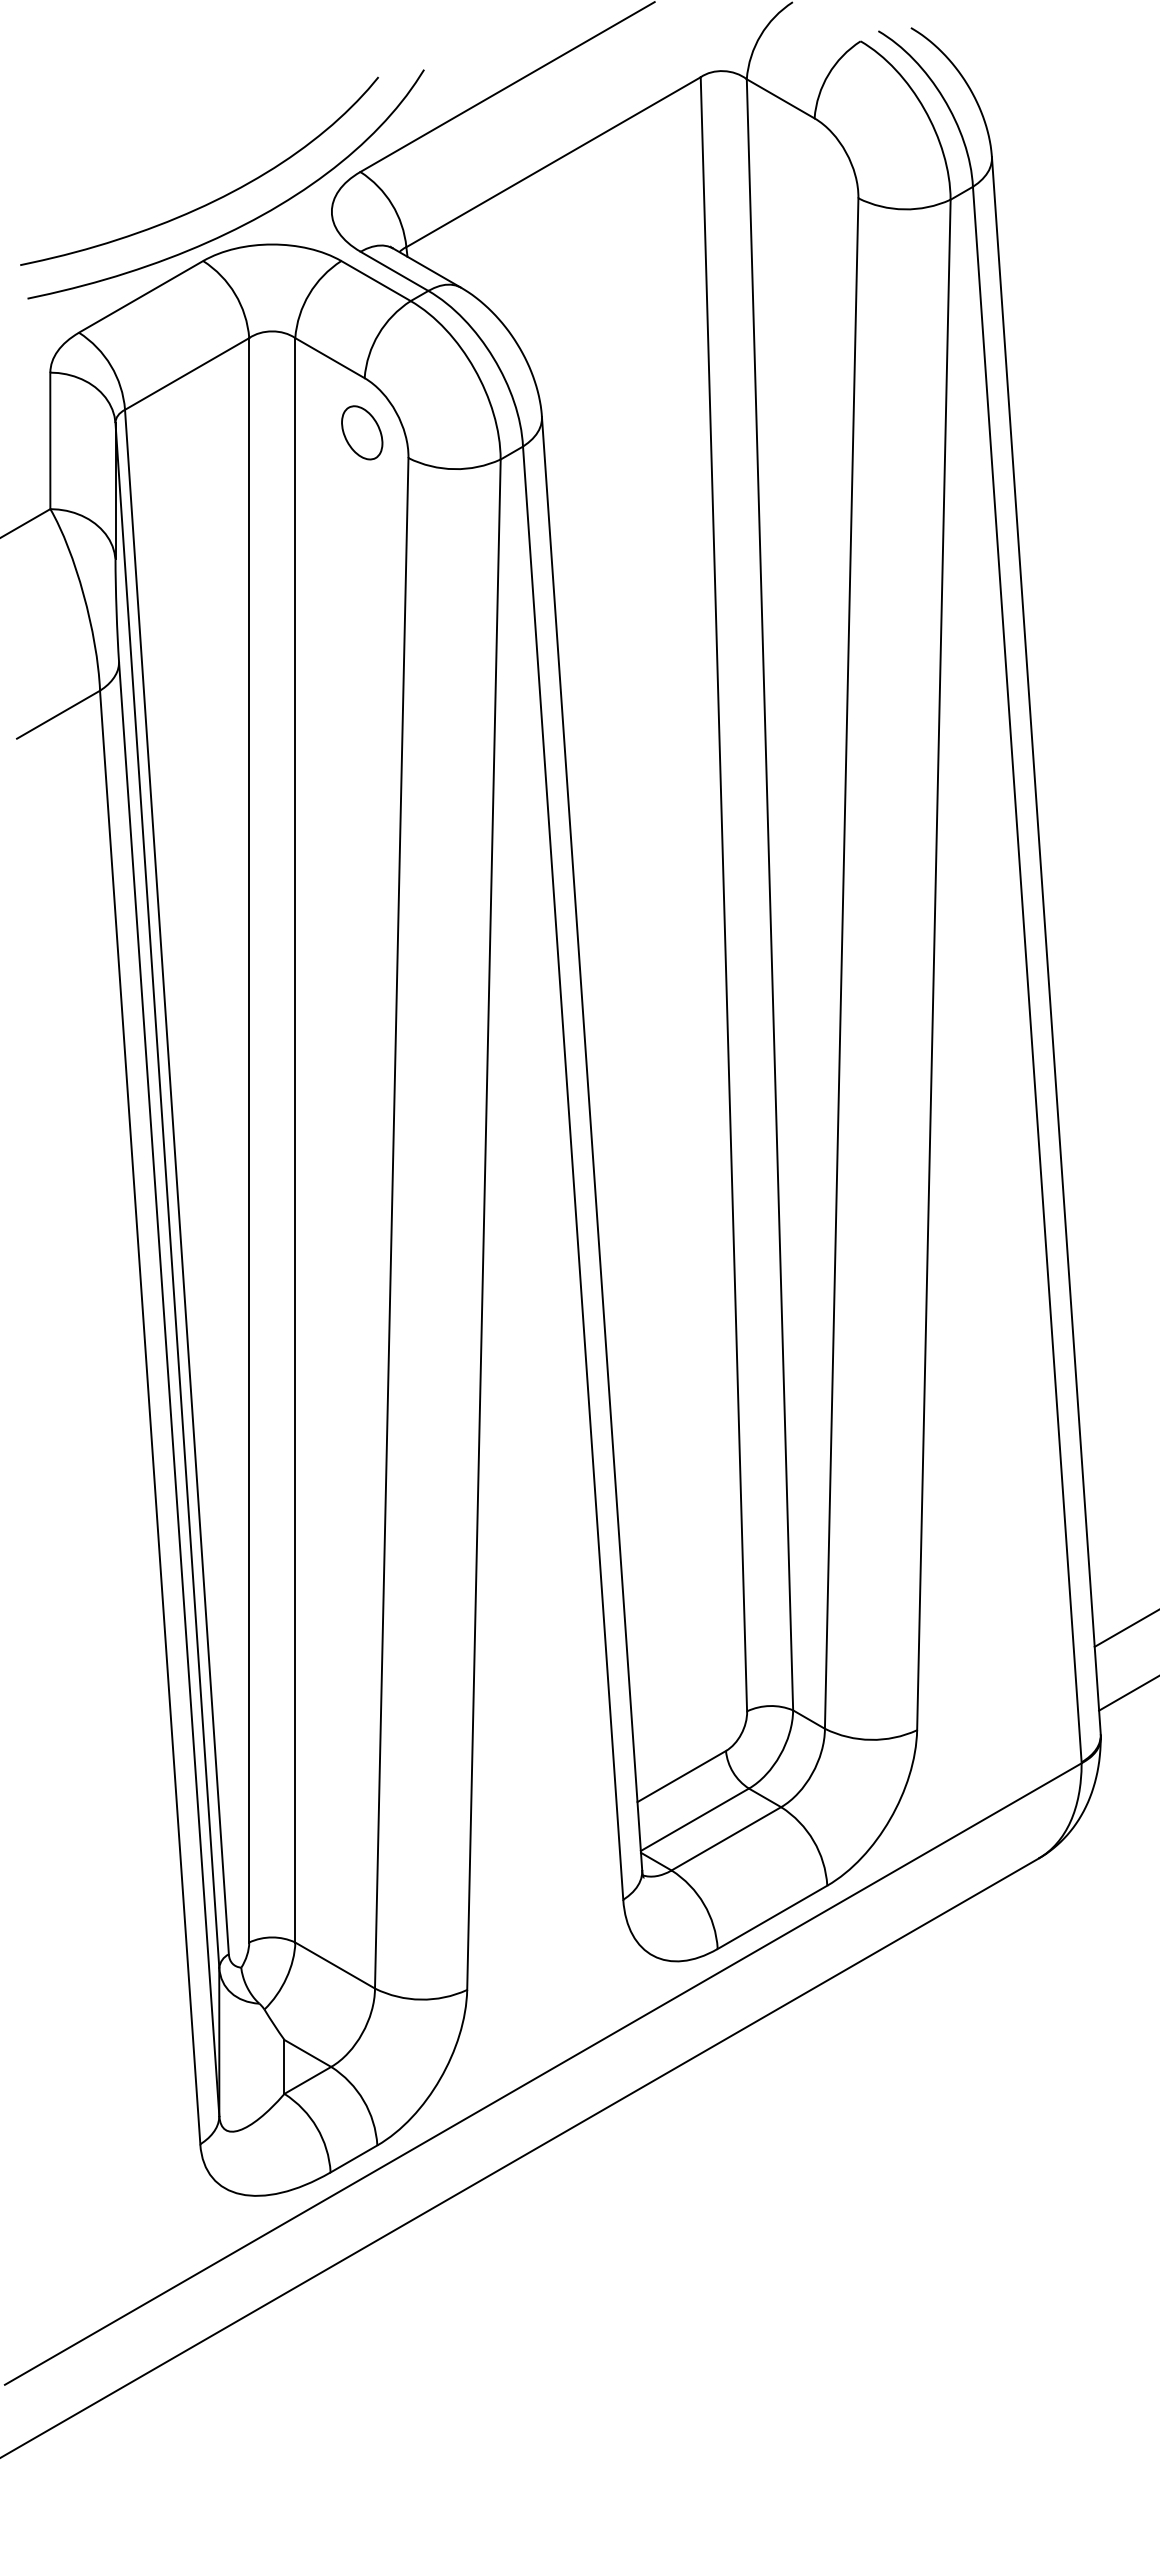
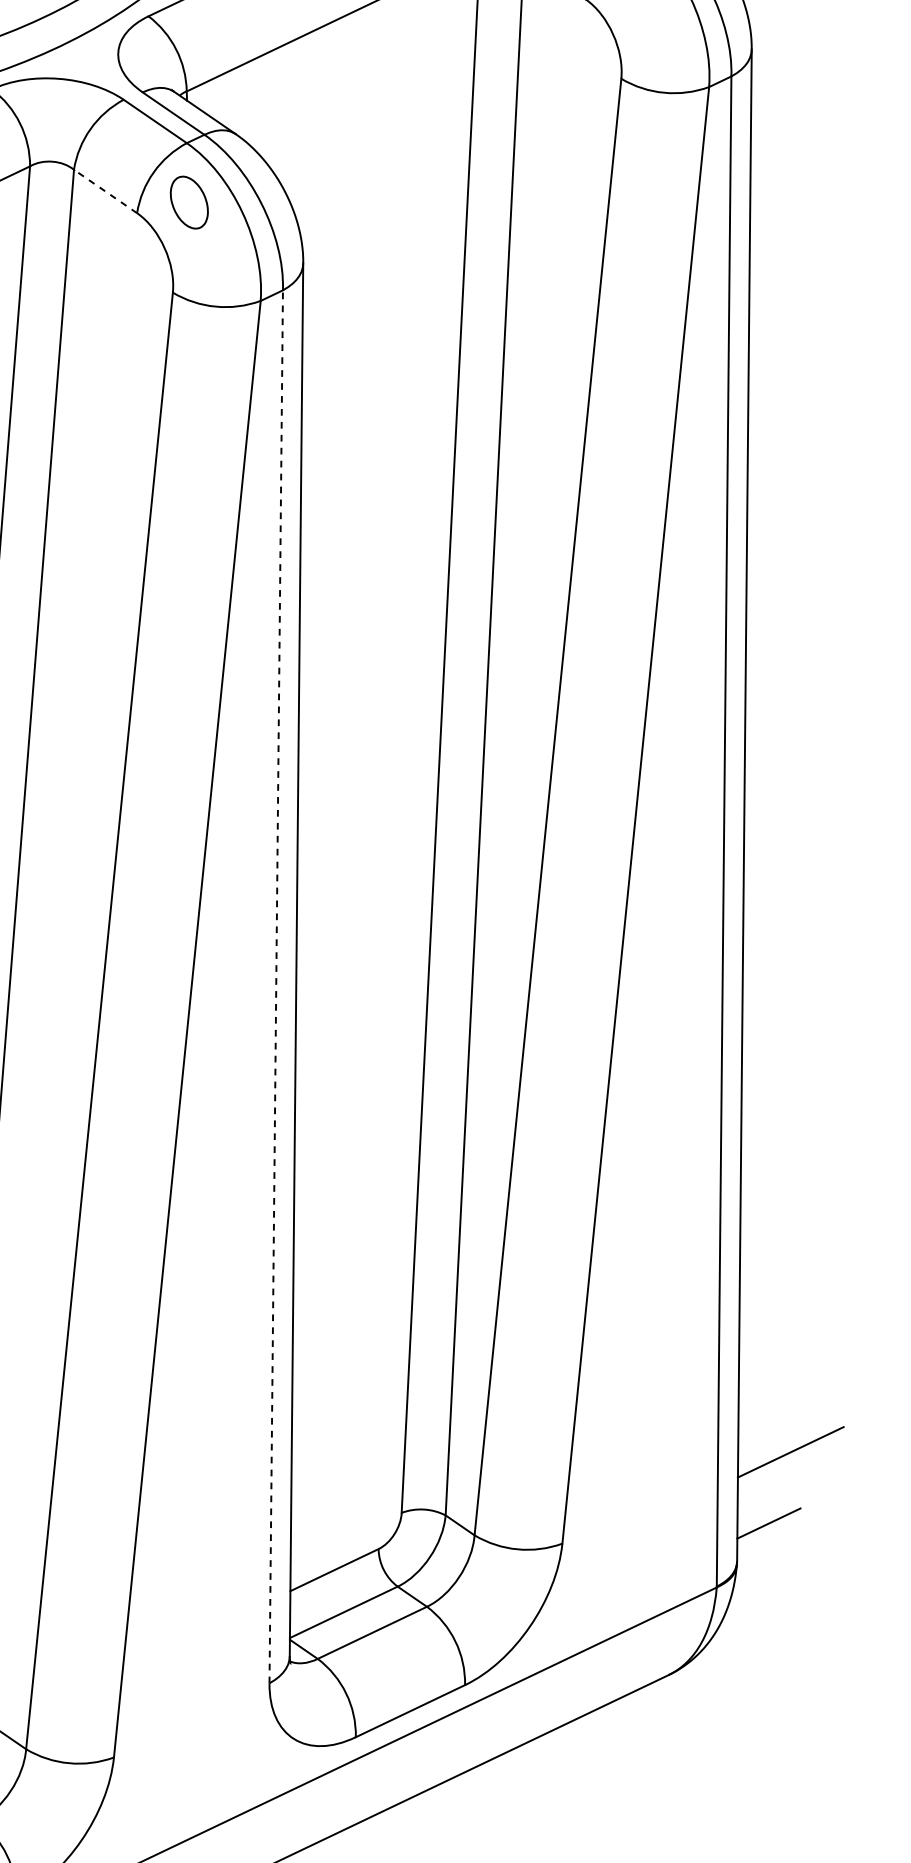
line: (329, 357) -> (105, 190), solid -> dashed
part: (362, 432) -> (189, 202), moved
line: (573, 1172) -> (276, 986), solid -> dashed

